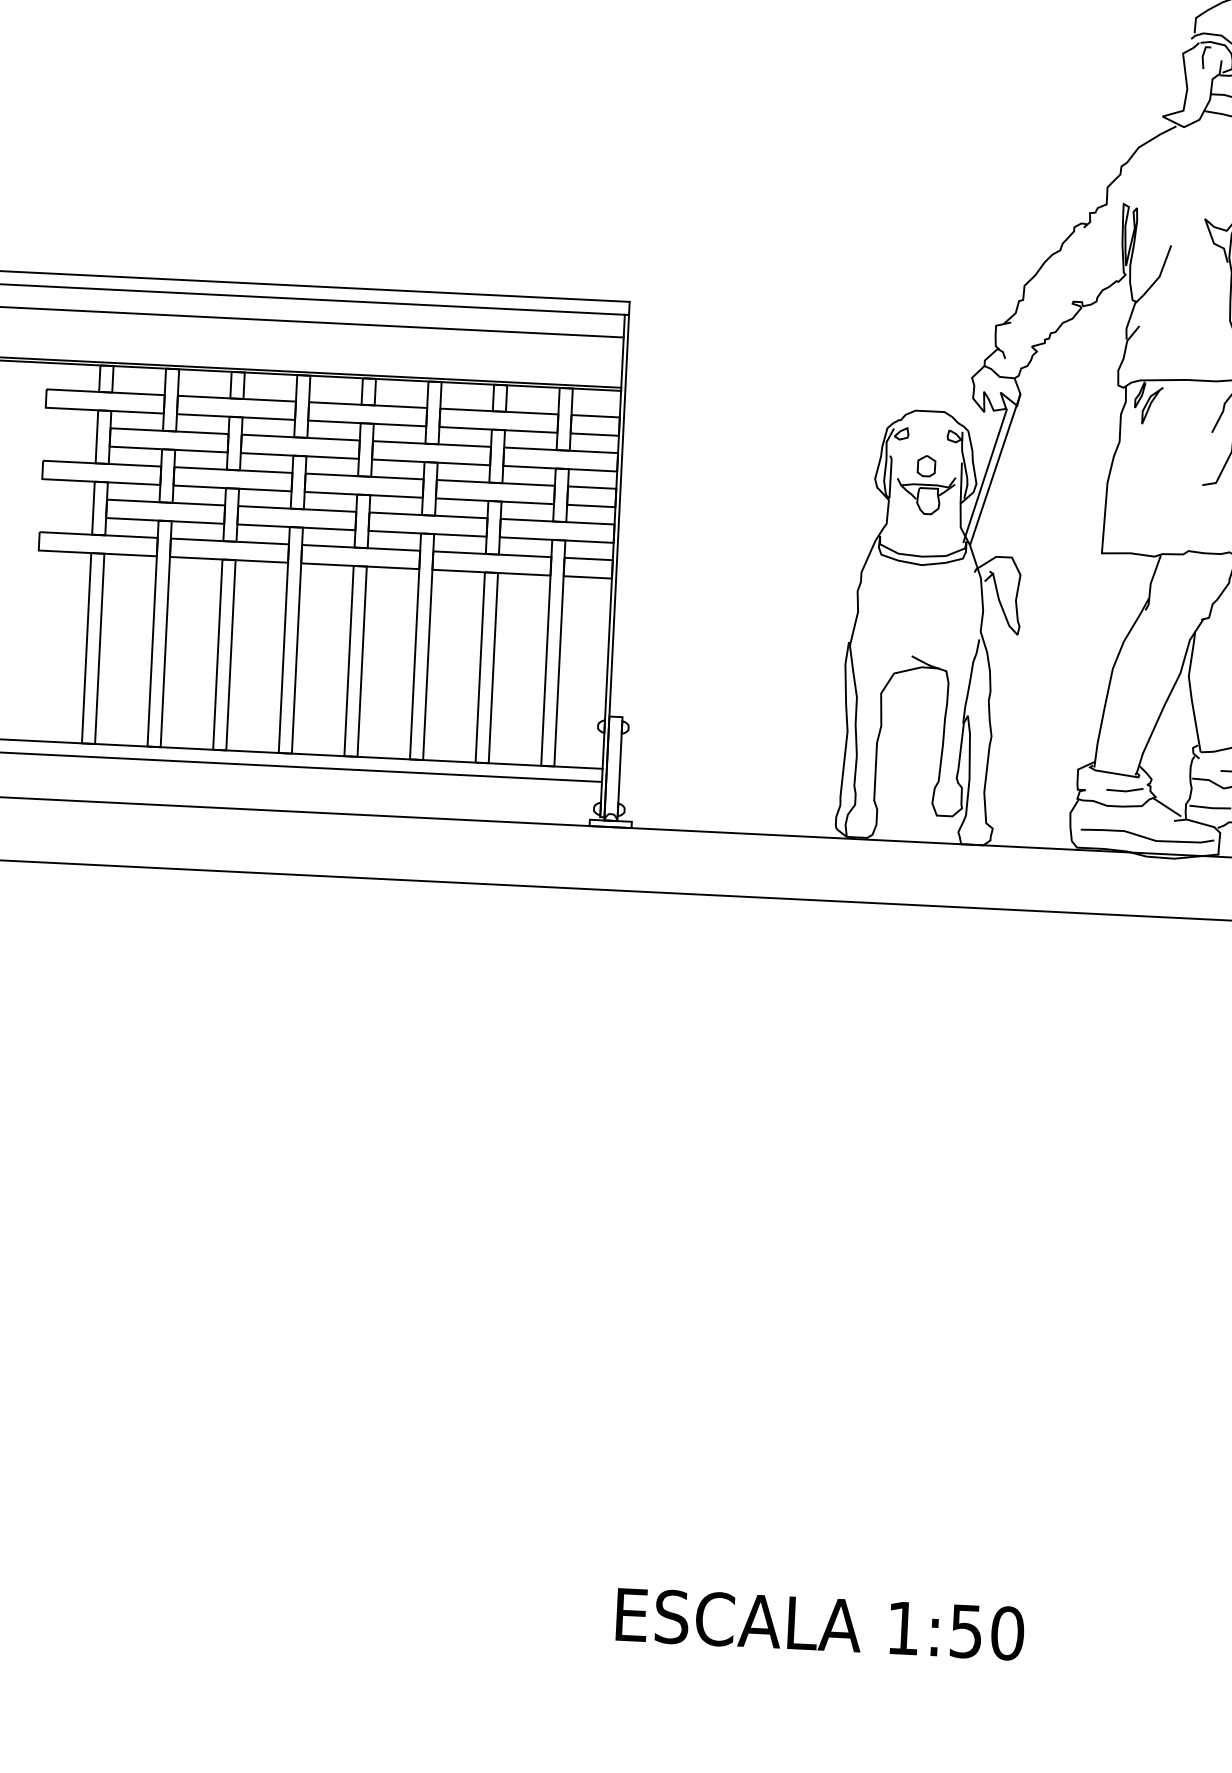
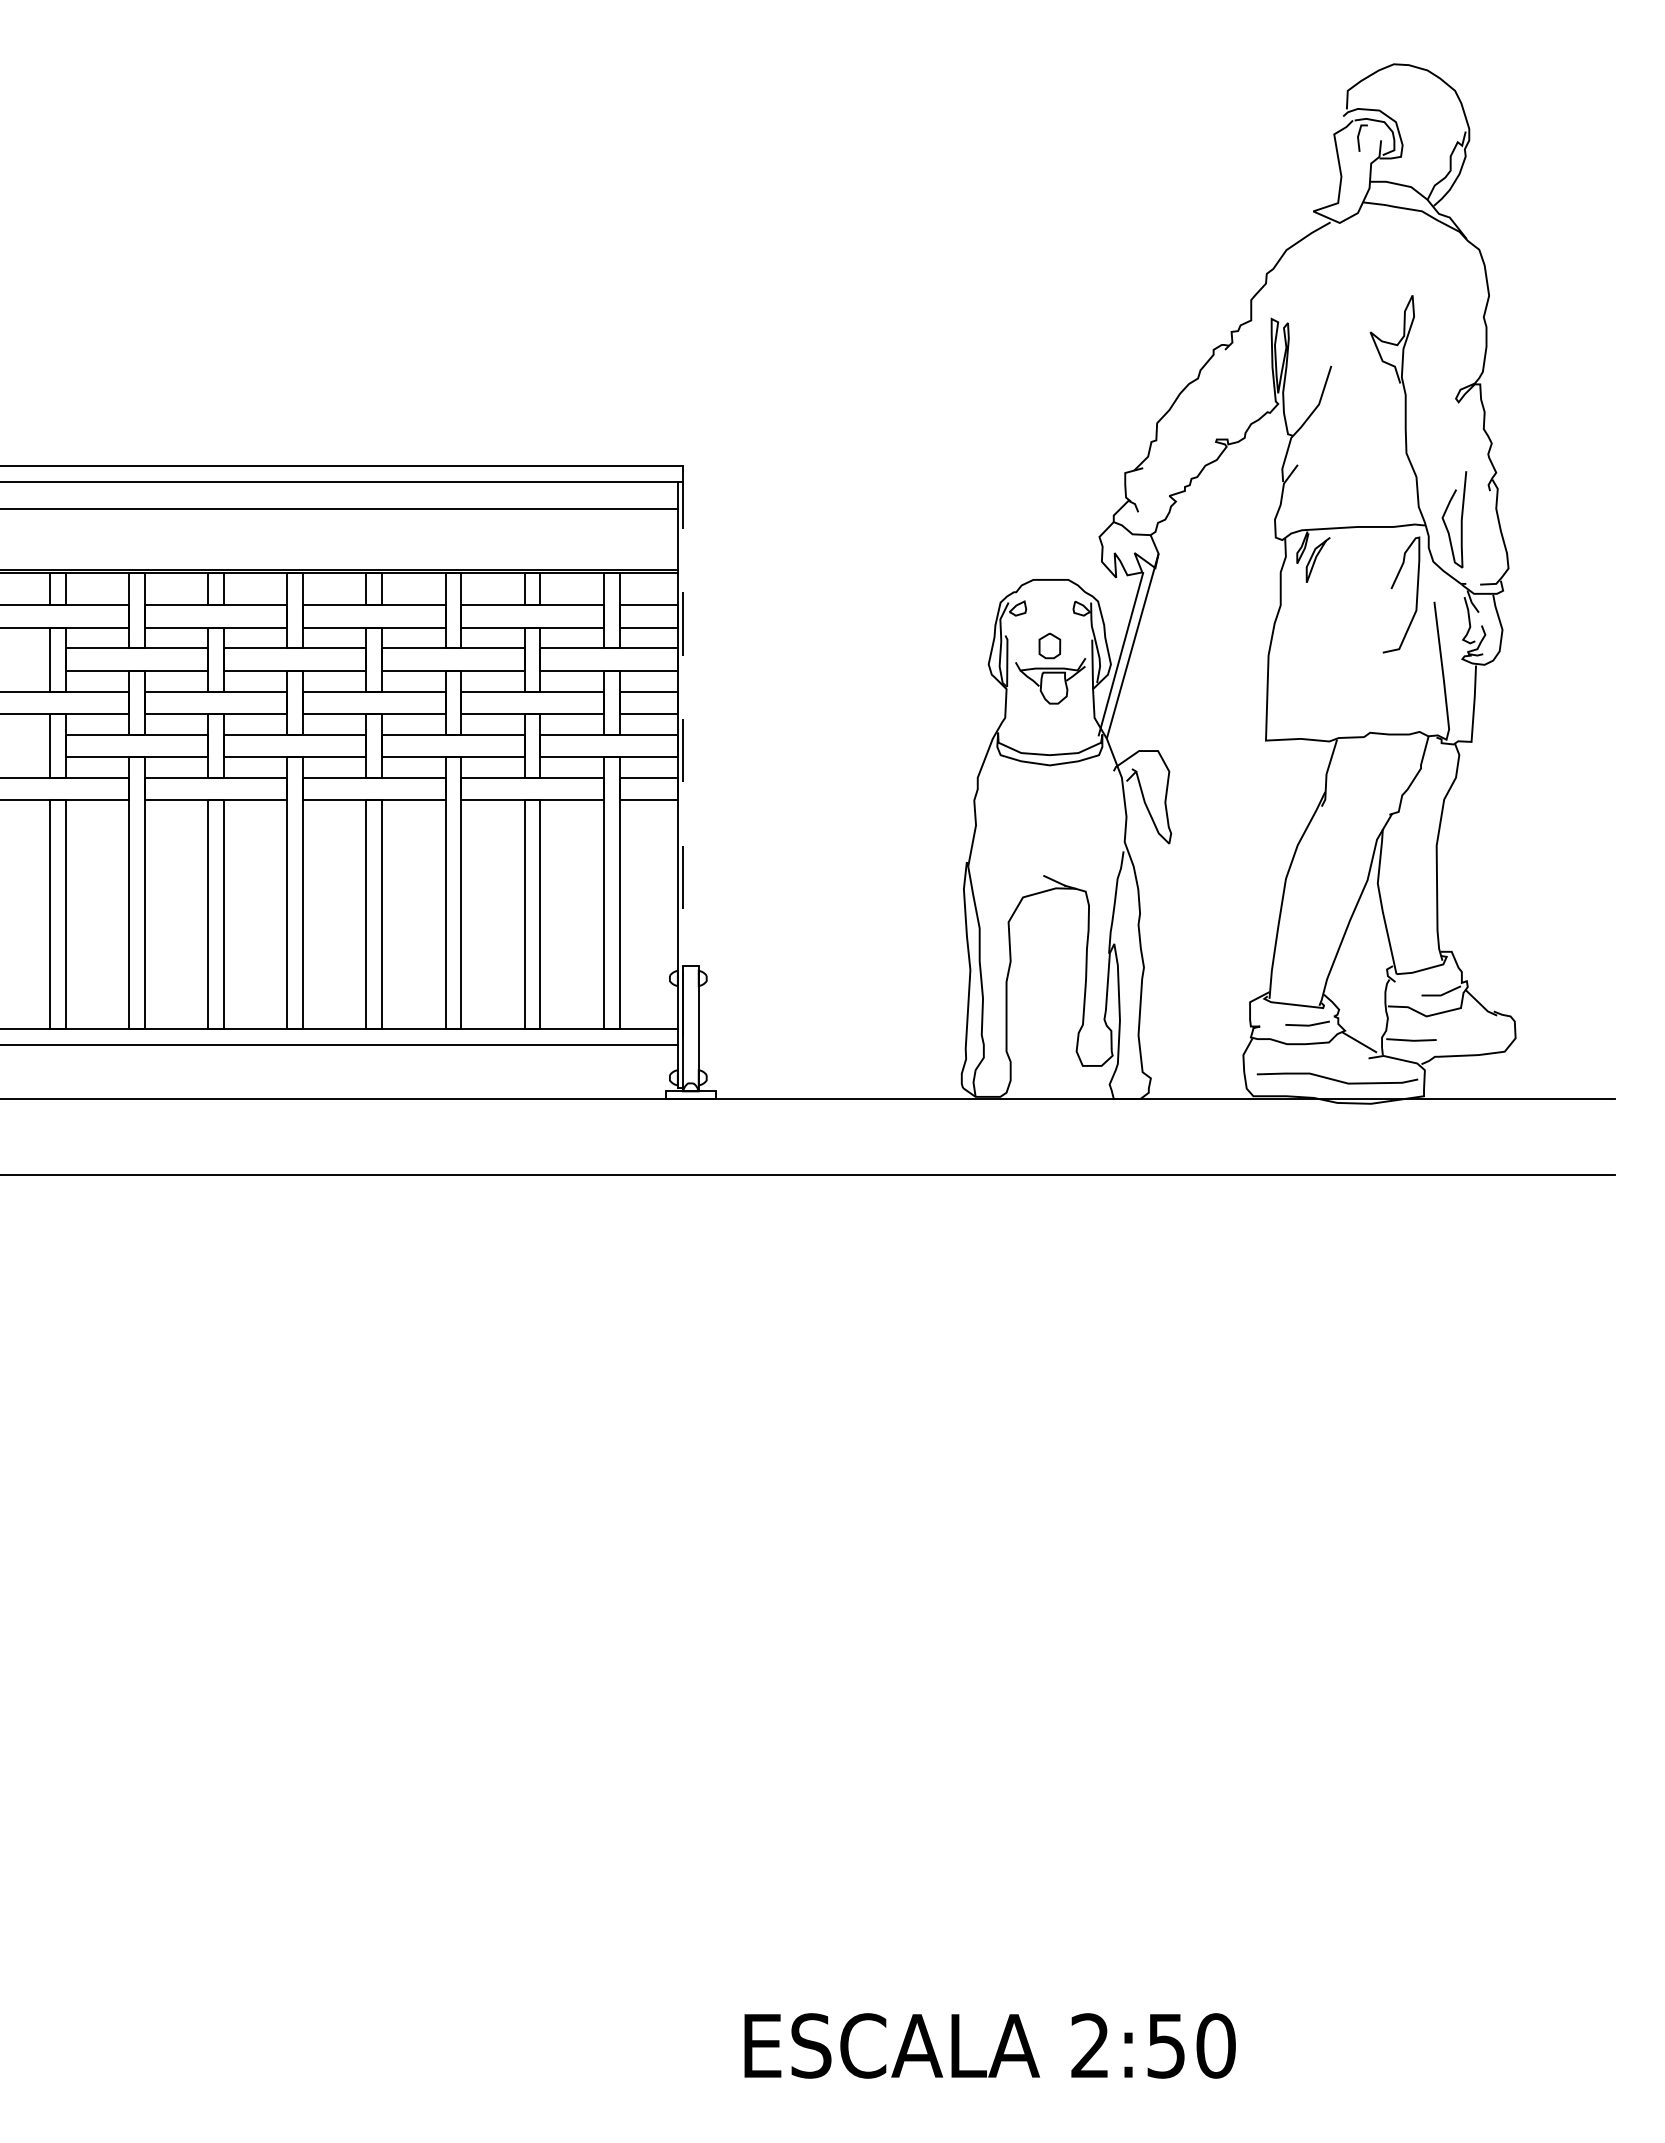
line: (616, 559) -> (682, 776), solid -> dashed
text: (902, 1627) -> (1089, 2045), 1:50 -> 2:50

